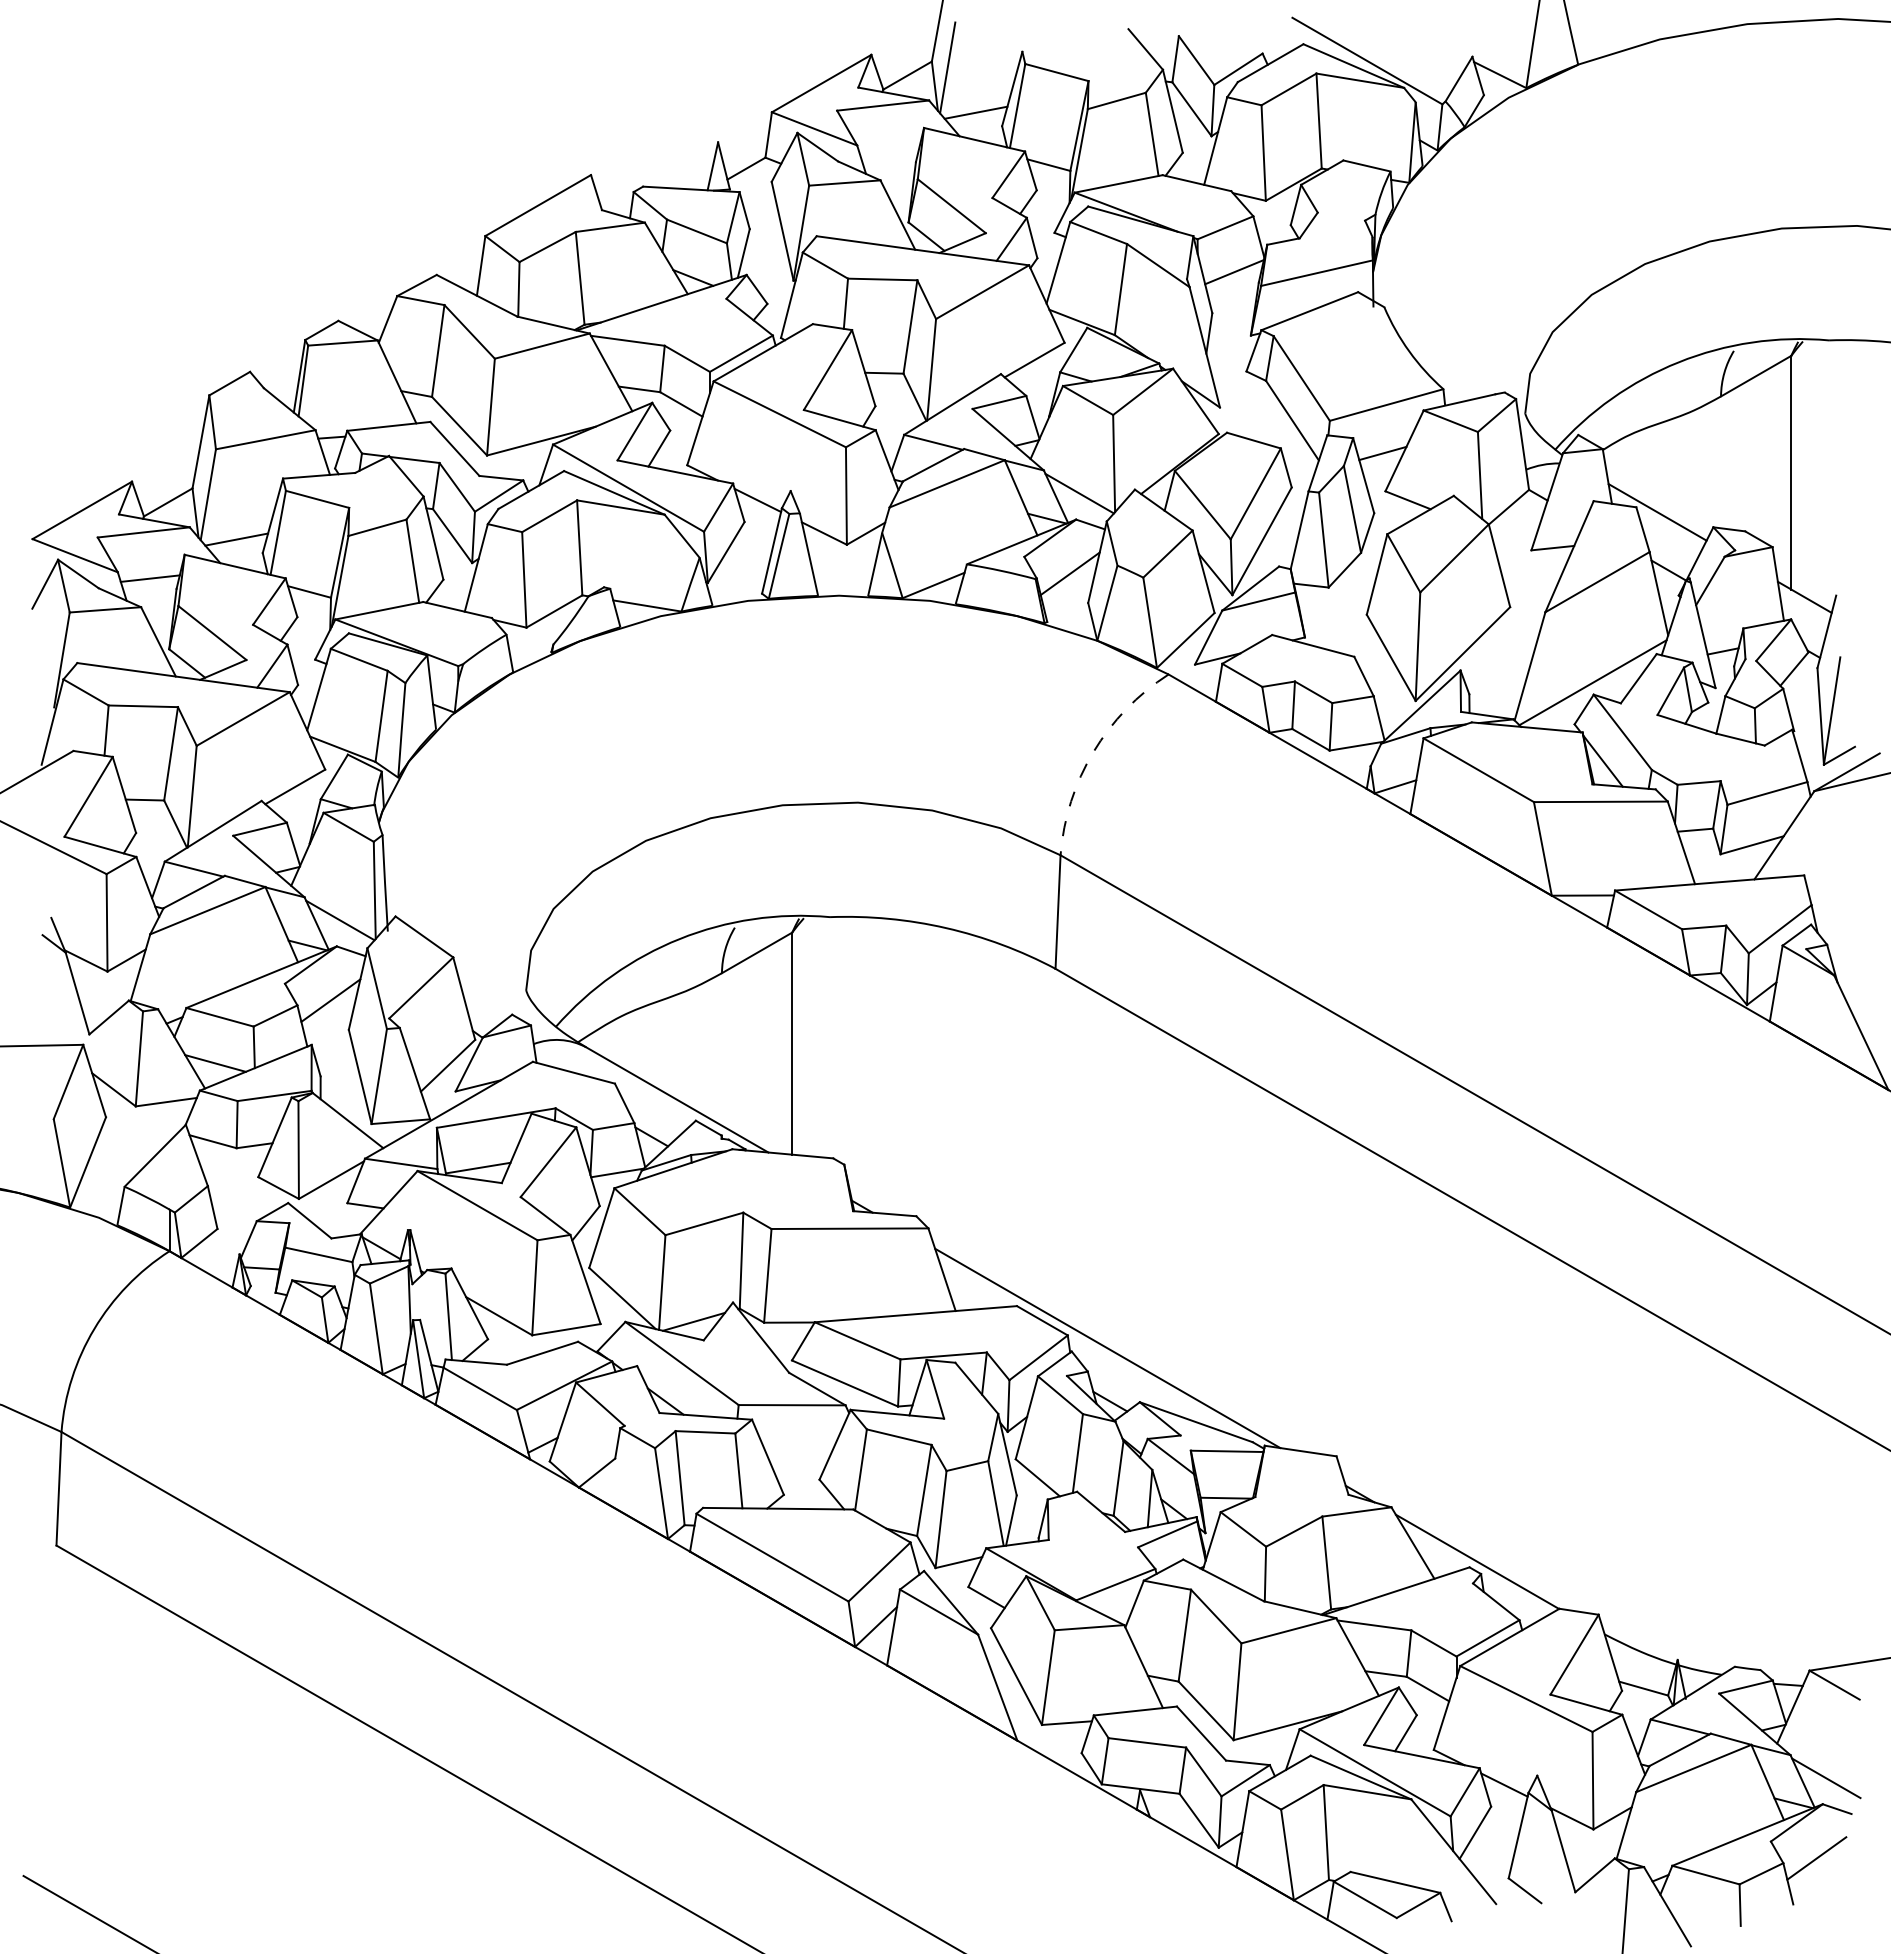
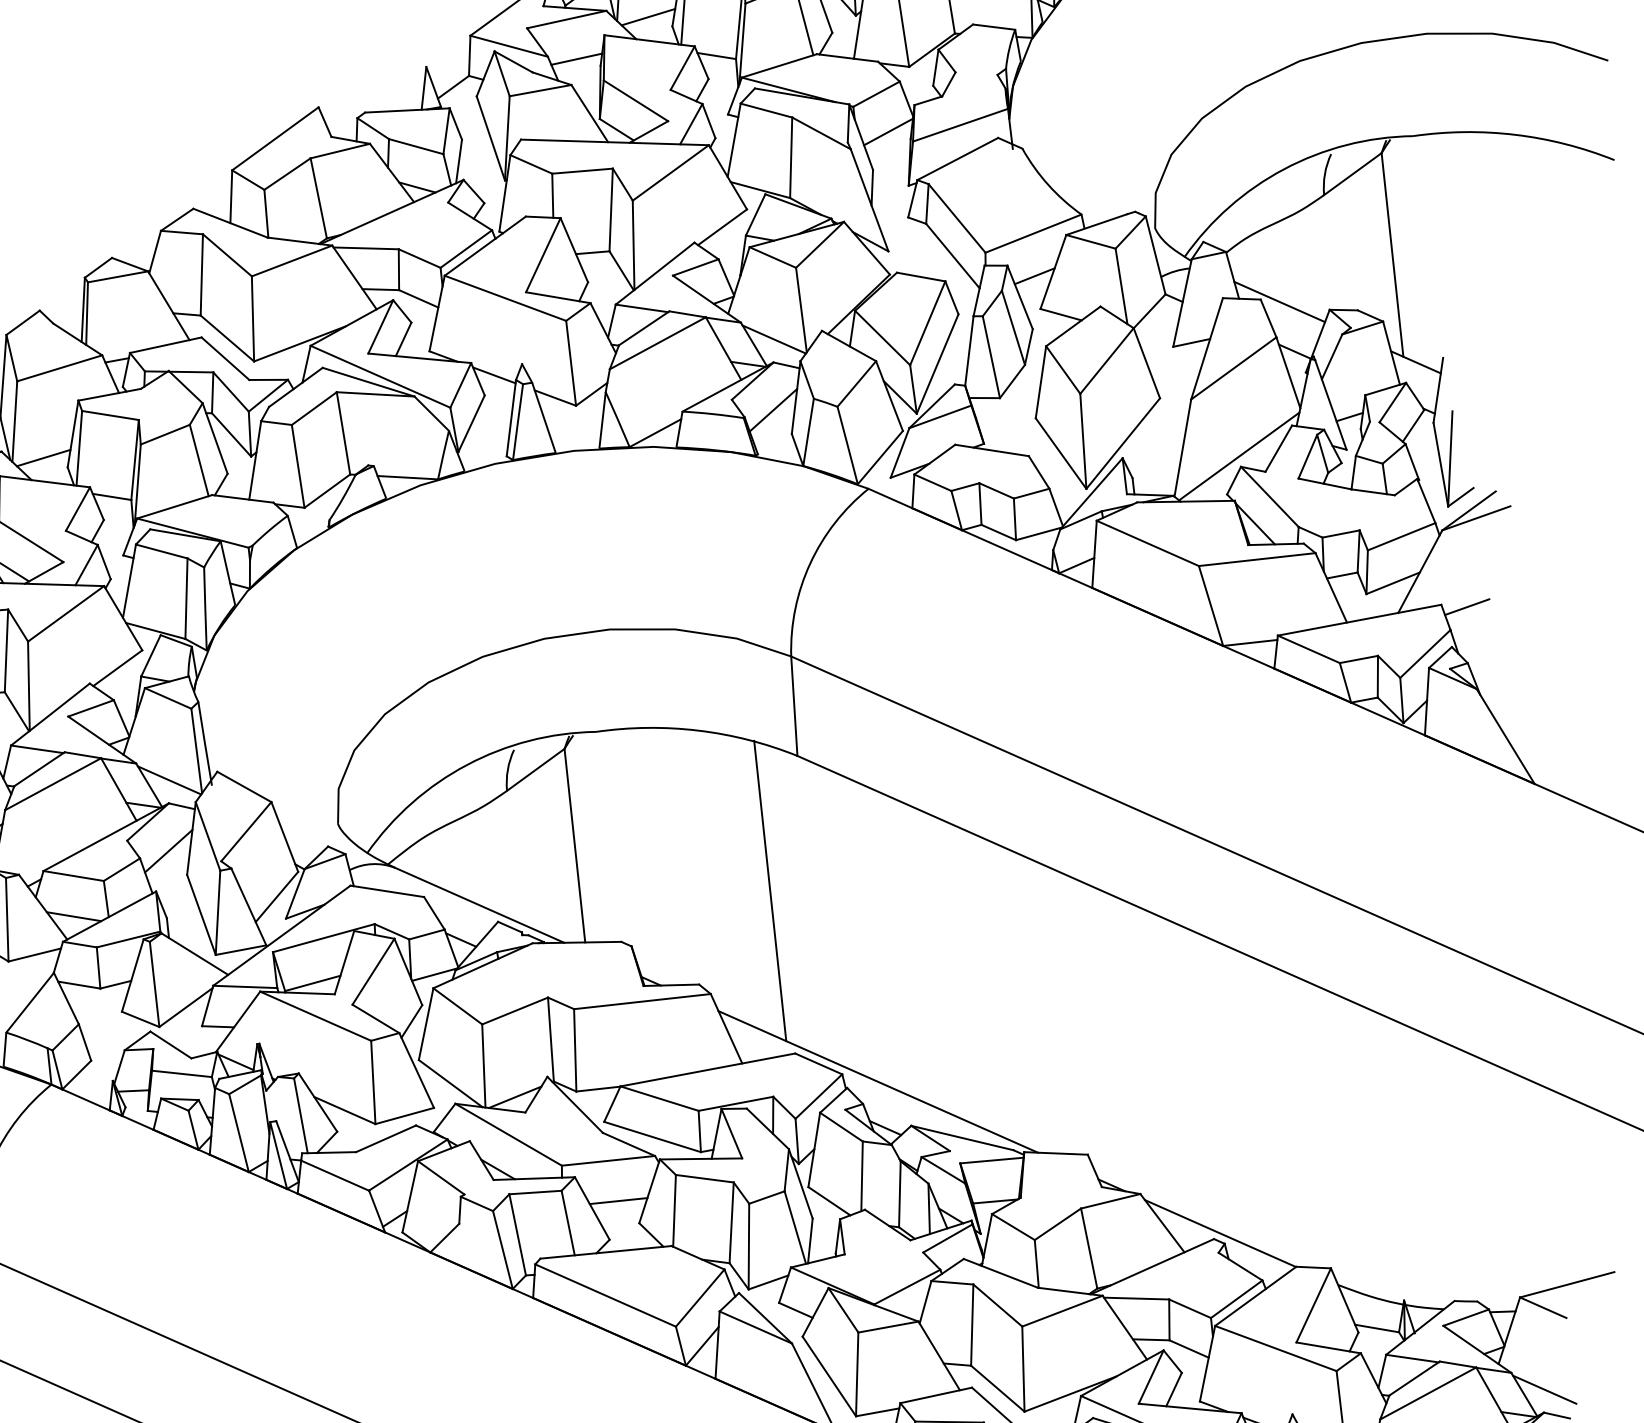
line: (889, 151) -> (576, 58), added
arc: (1093, 752) -> (810, 563), dashed -> solid
line: (1833, 881) -> (1467, 607), added
line: (1008, 1118) -> (770, 890), added
line: (798, 1451) -> (618, 1200), added

